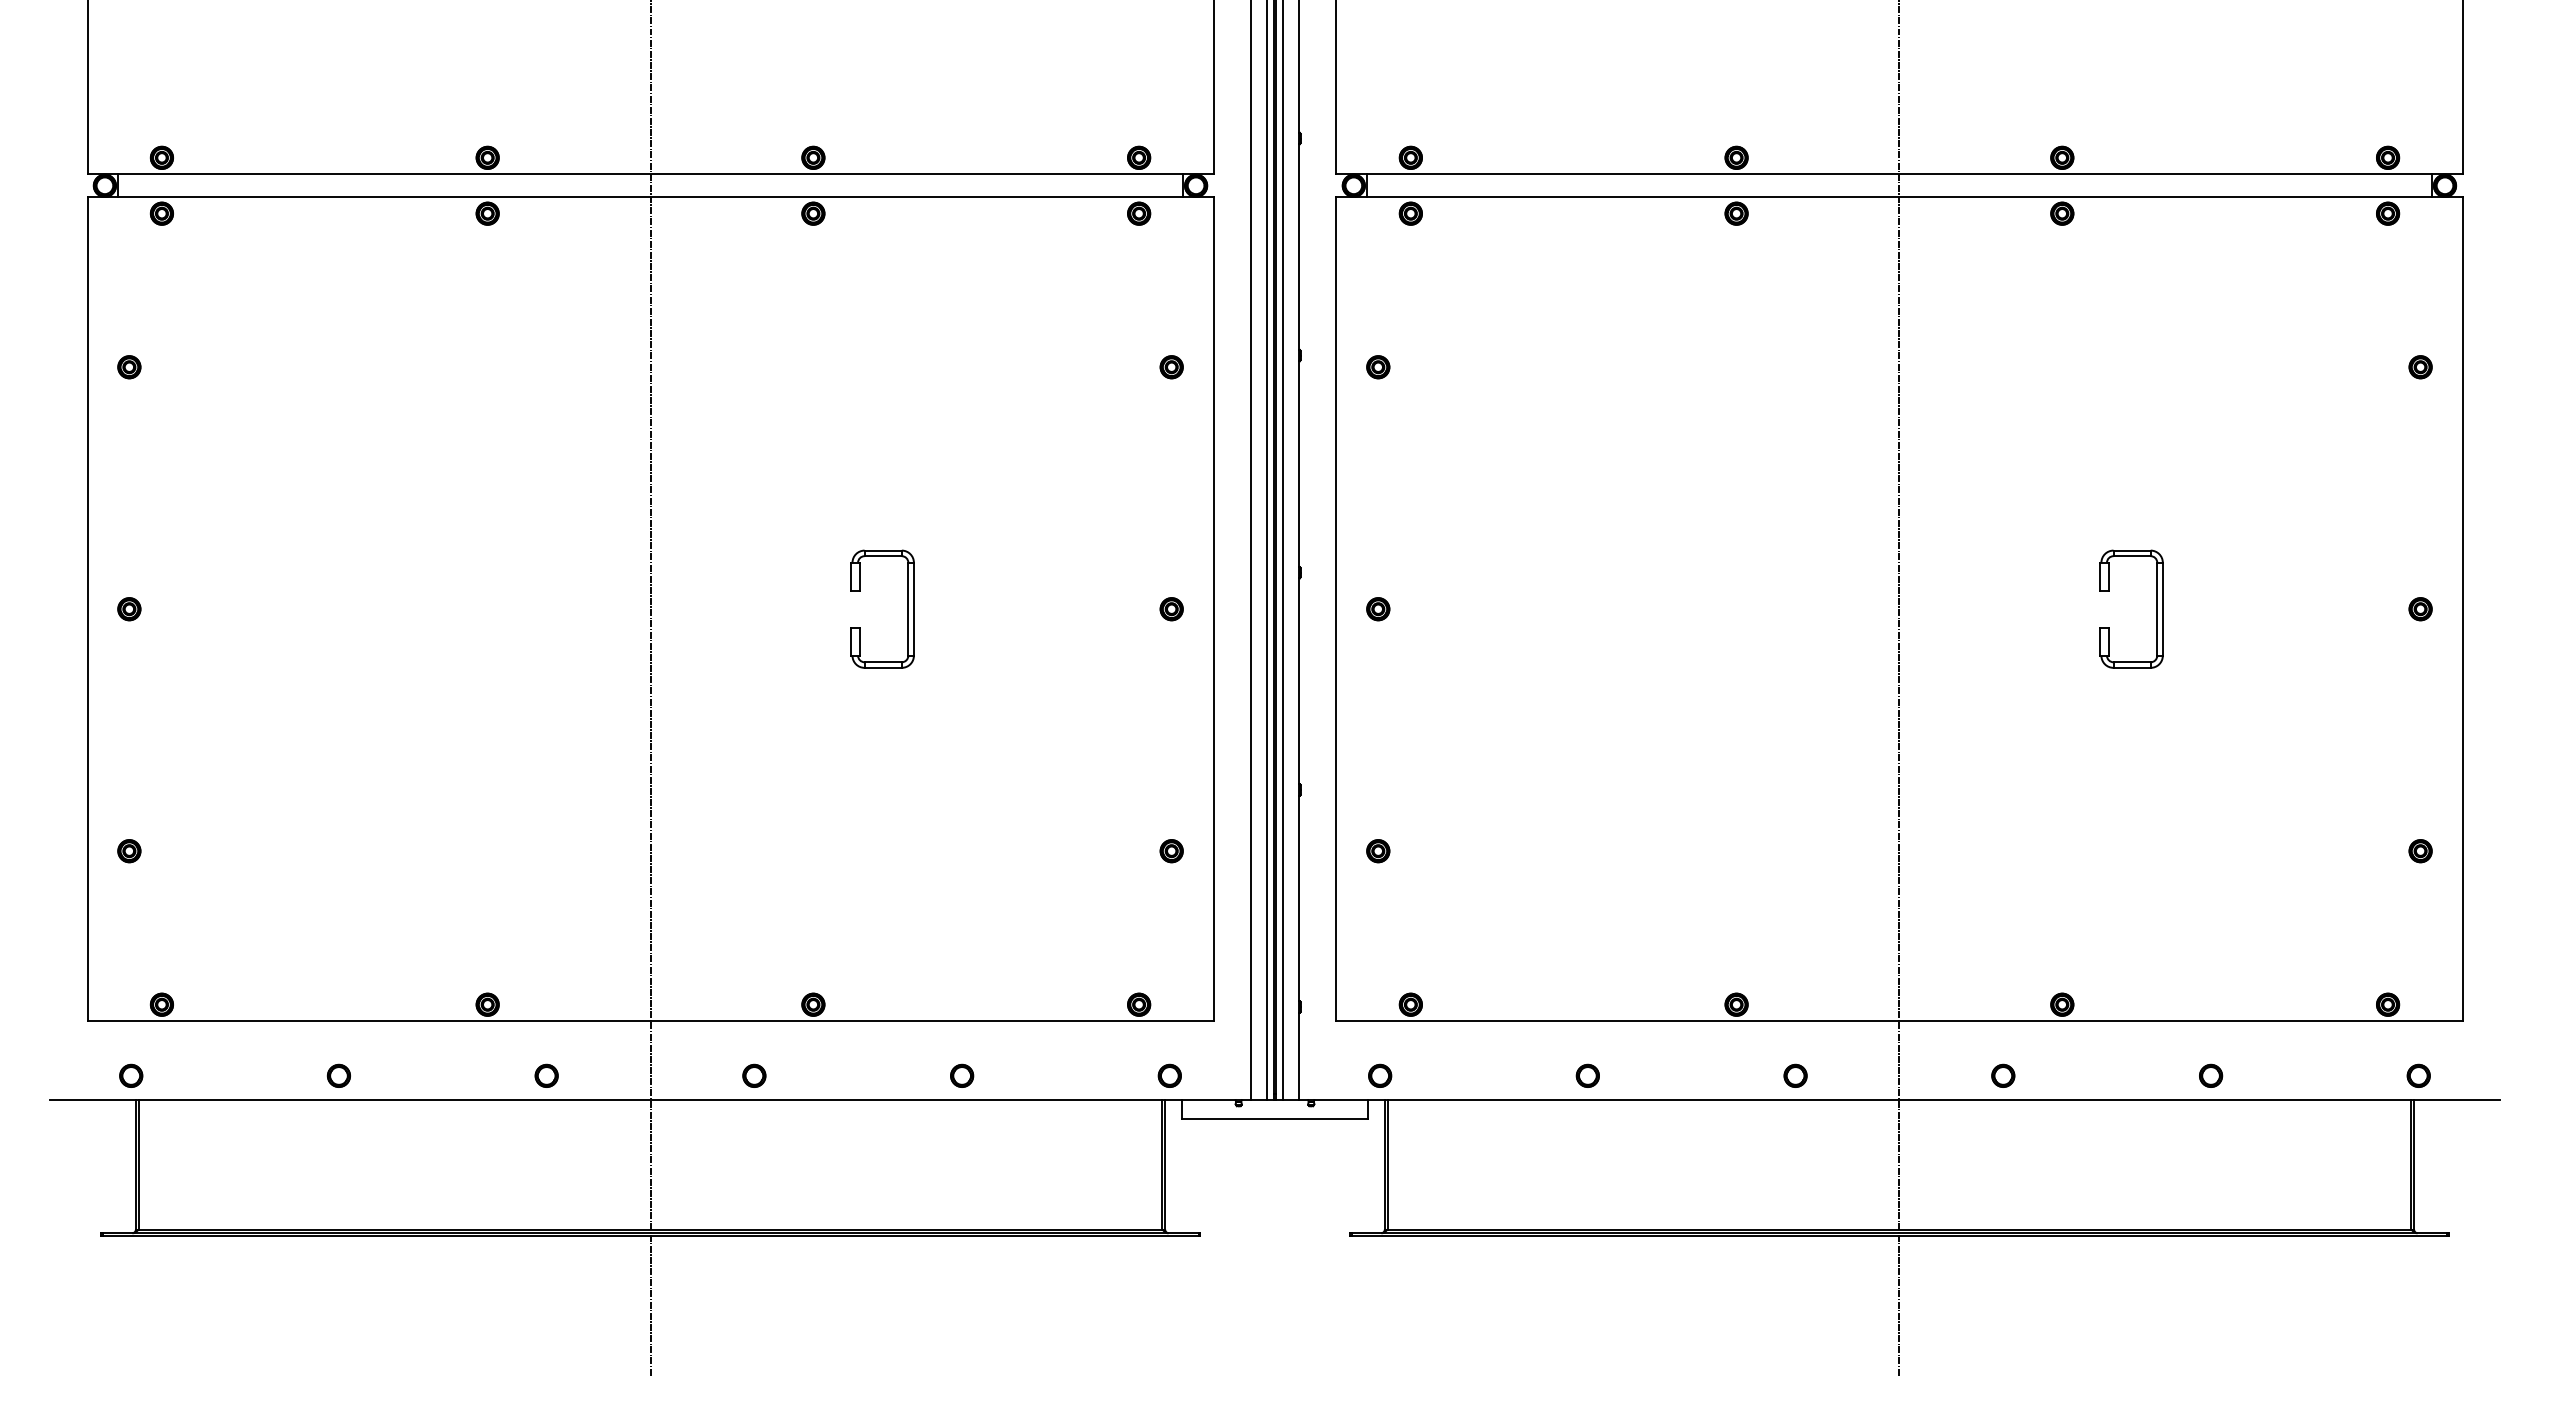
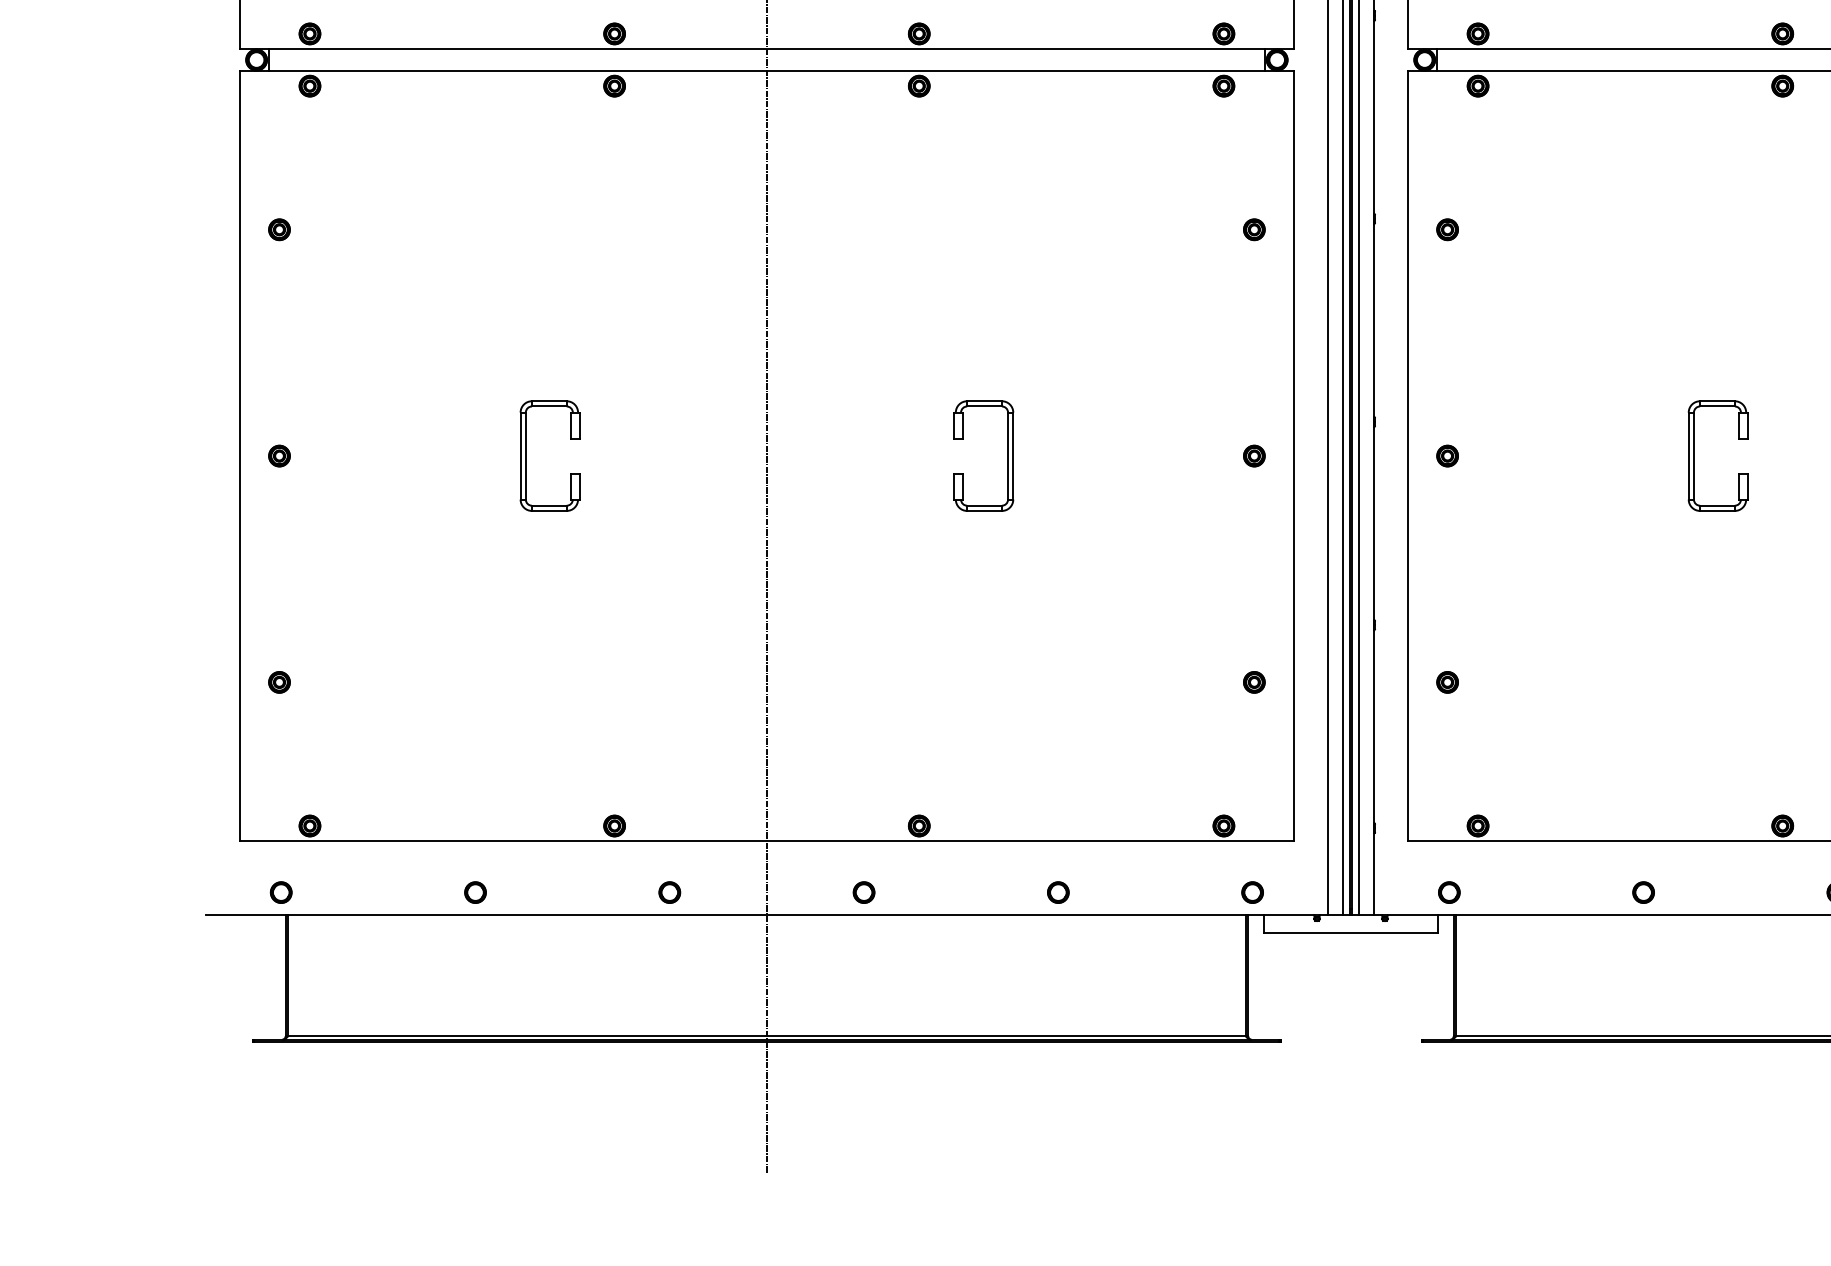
part: (393, 608) -> (526, 455), added
part: (1642, 608) -> (1694, 455), added

